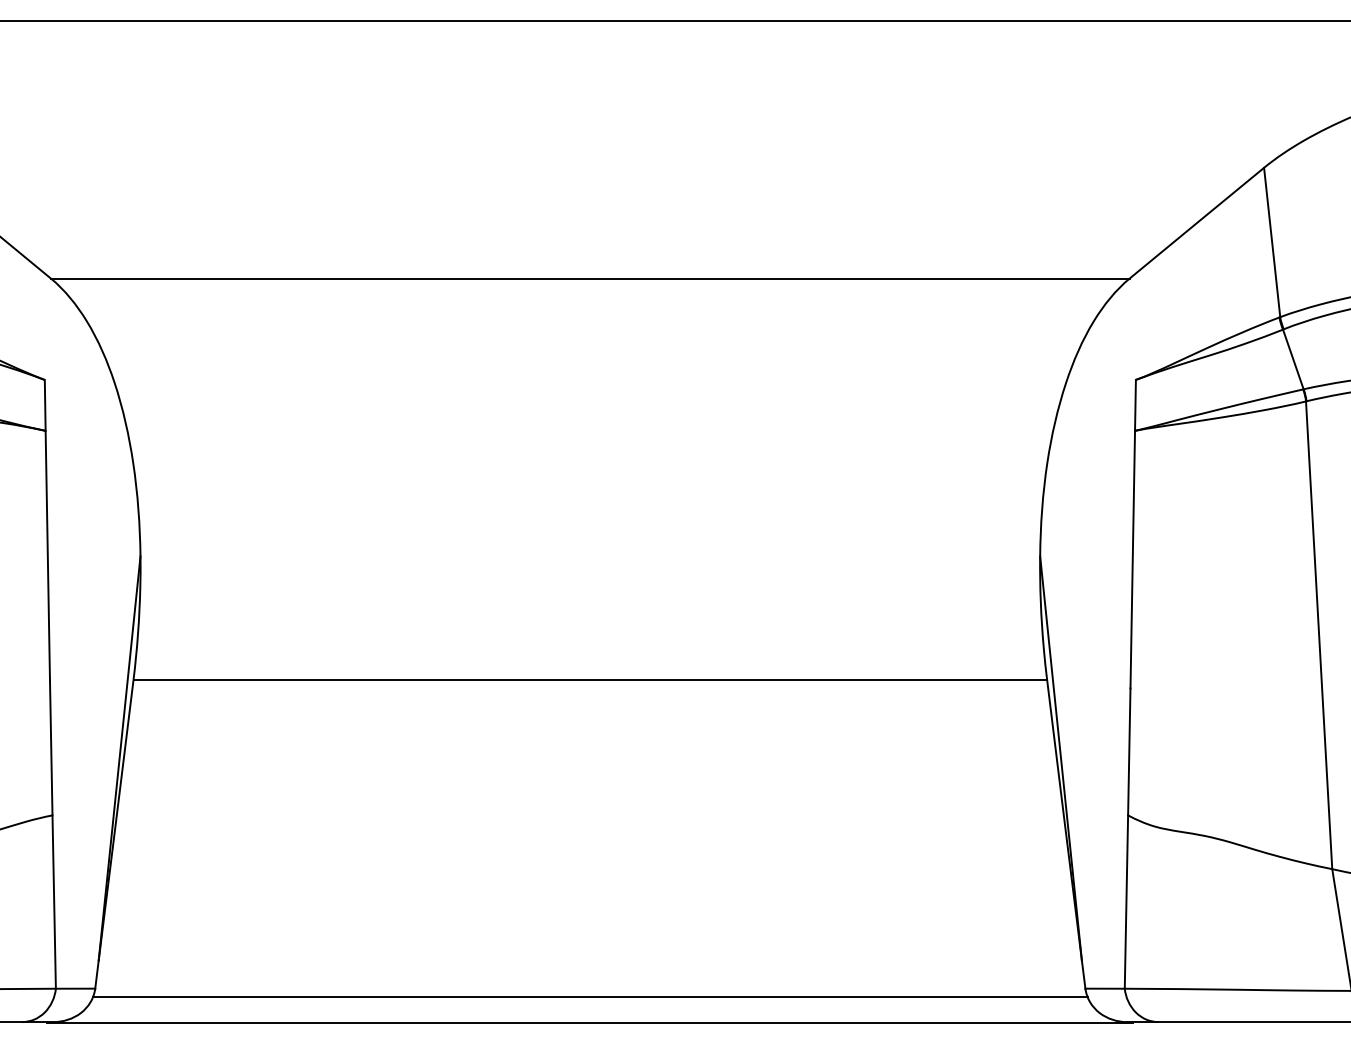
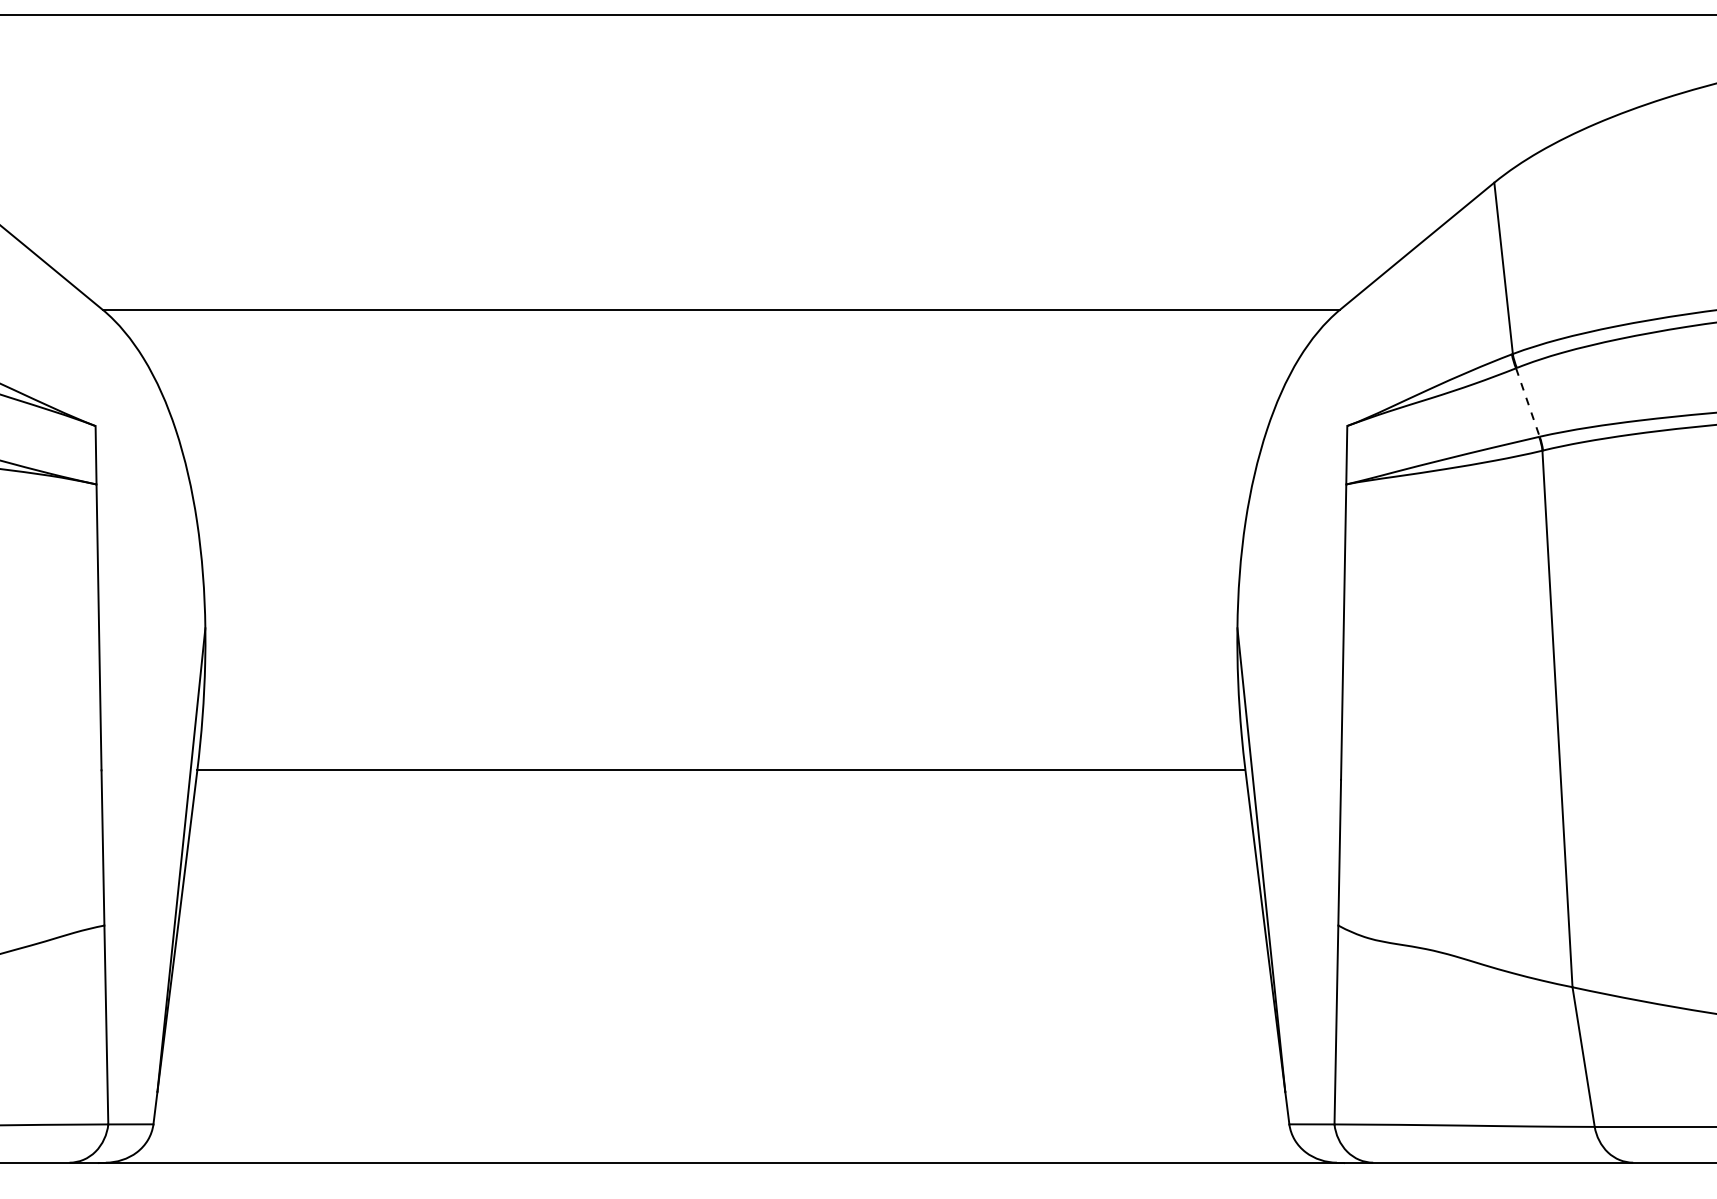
line: (1293, 360) -> (1528, 403), solid -> dashed
line: (589, 997) -> (720, 1134), removed

